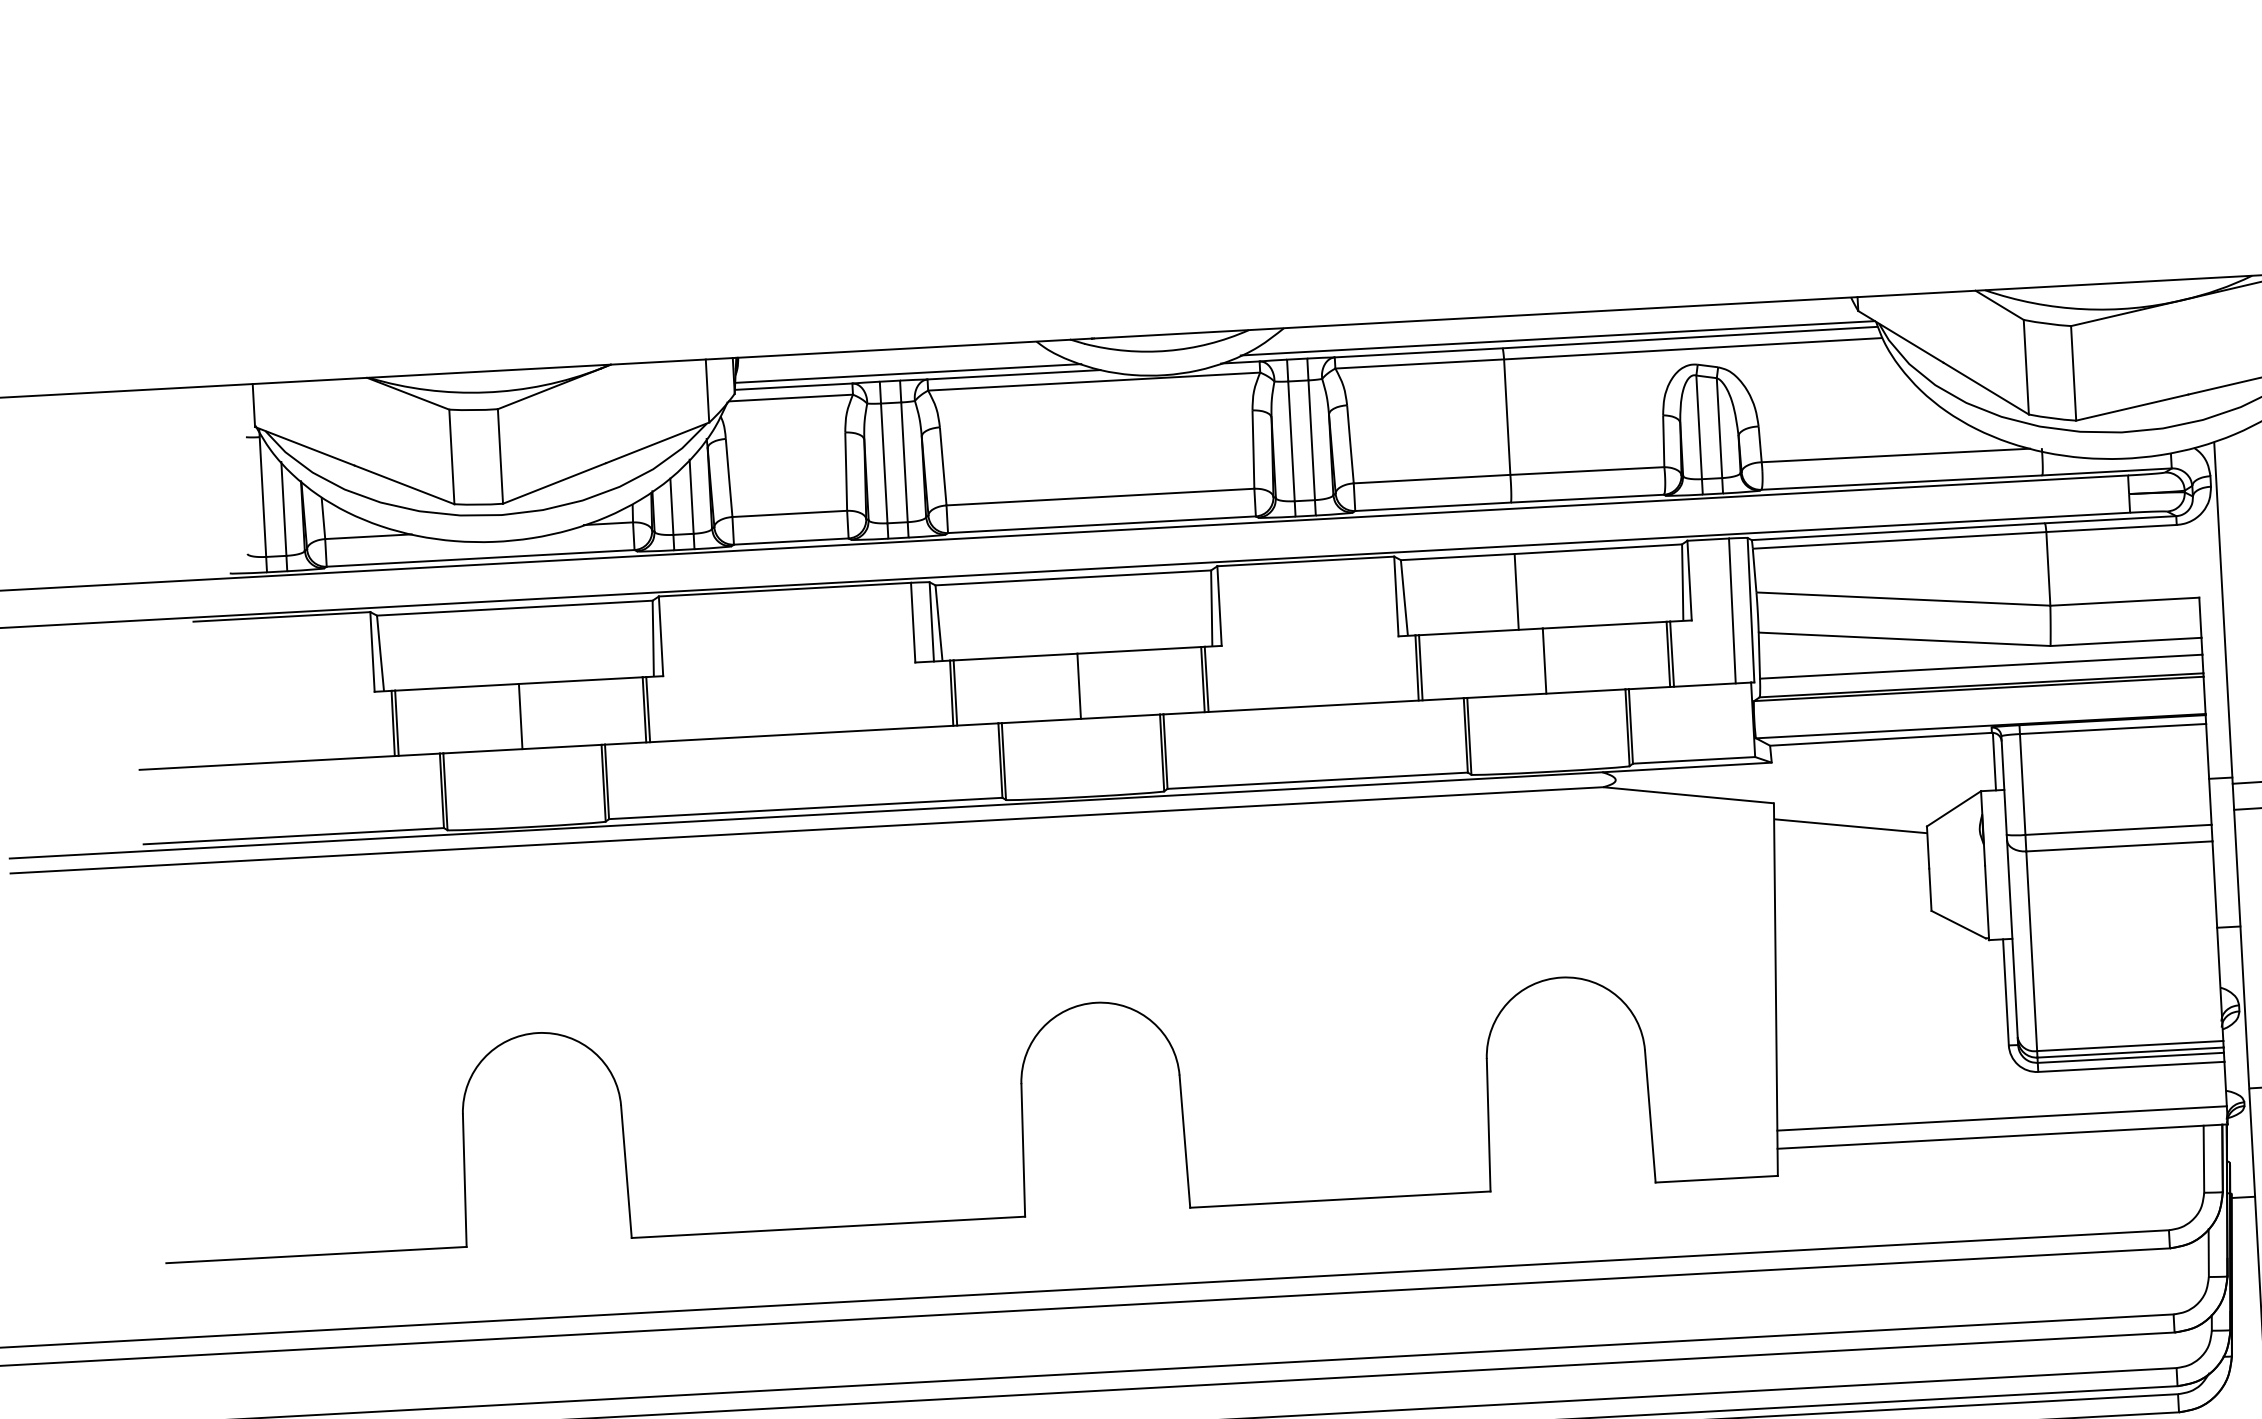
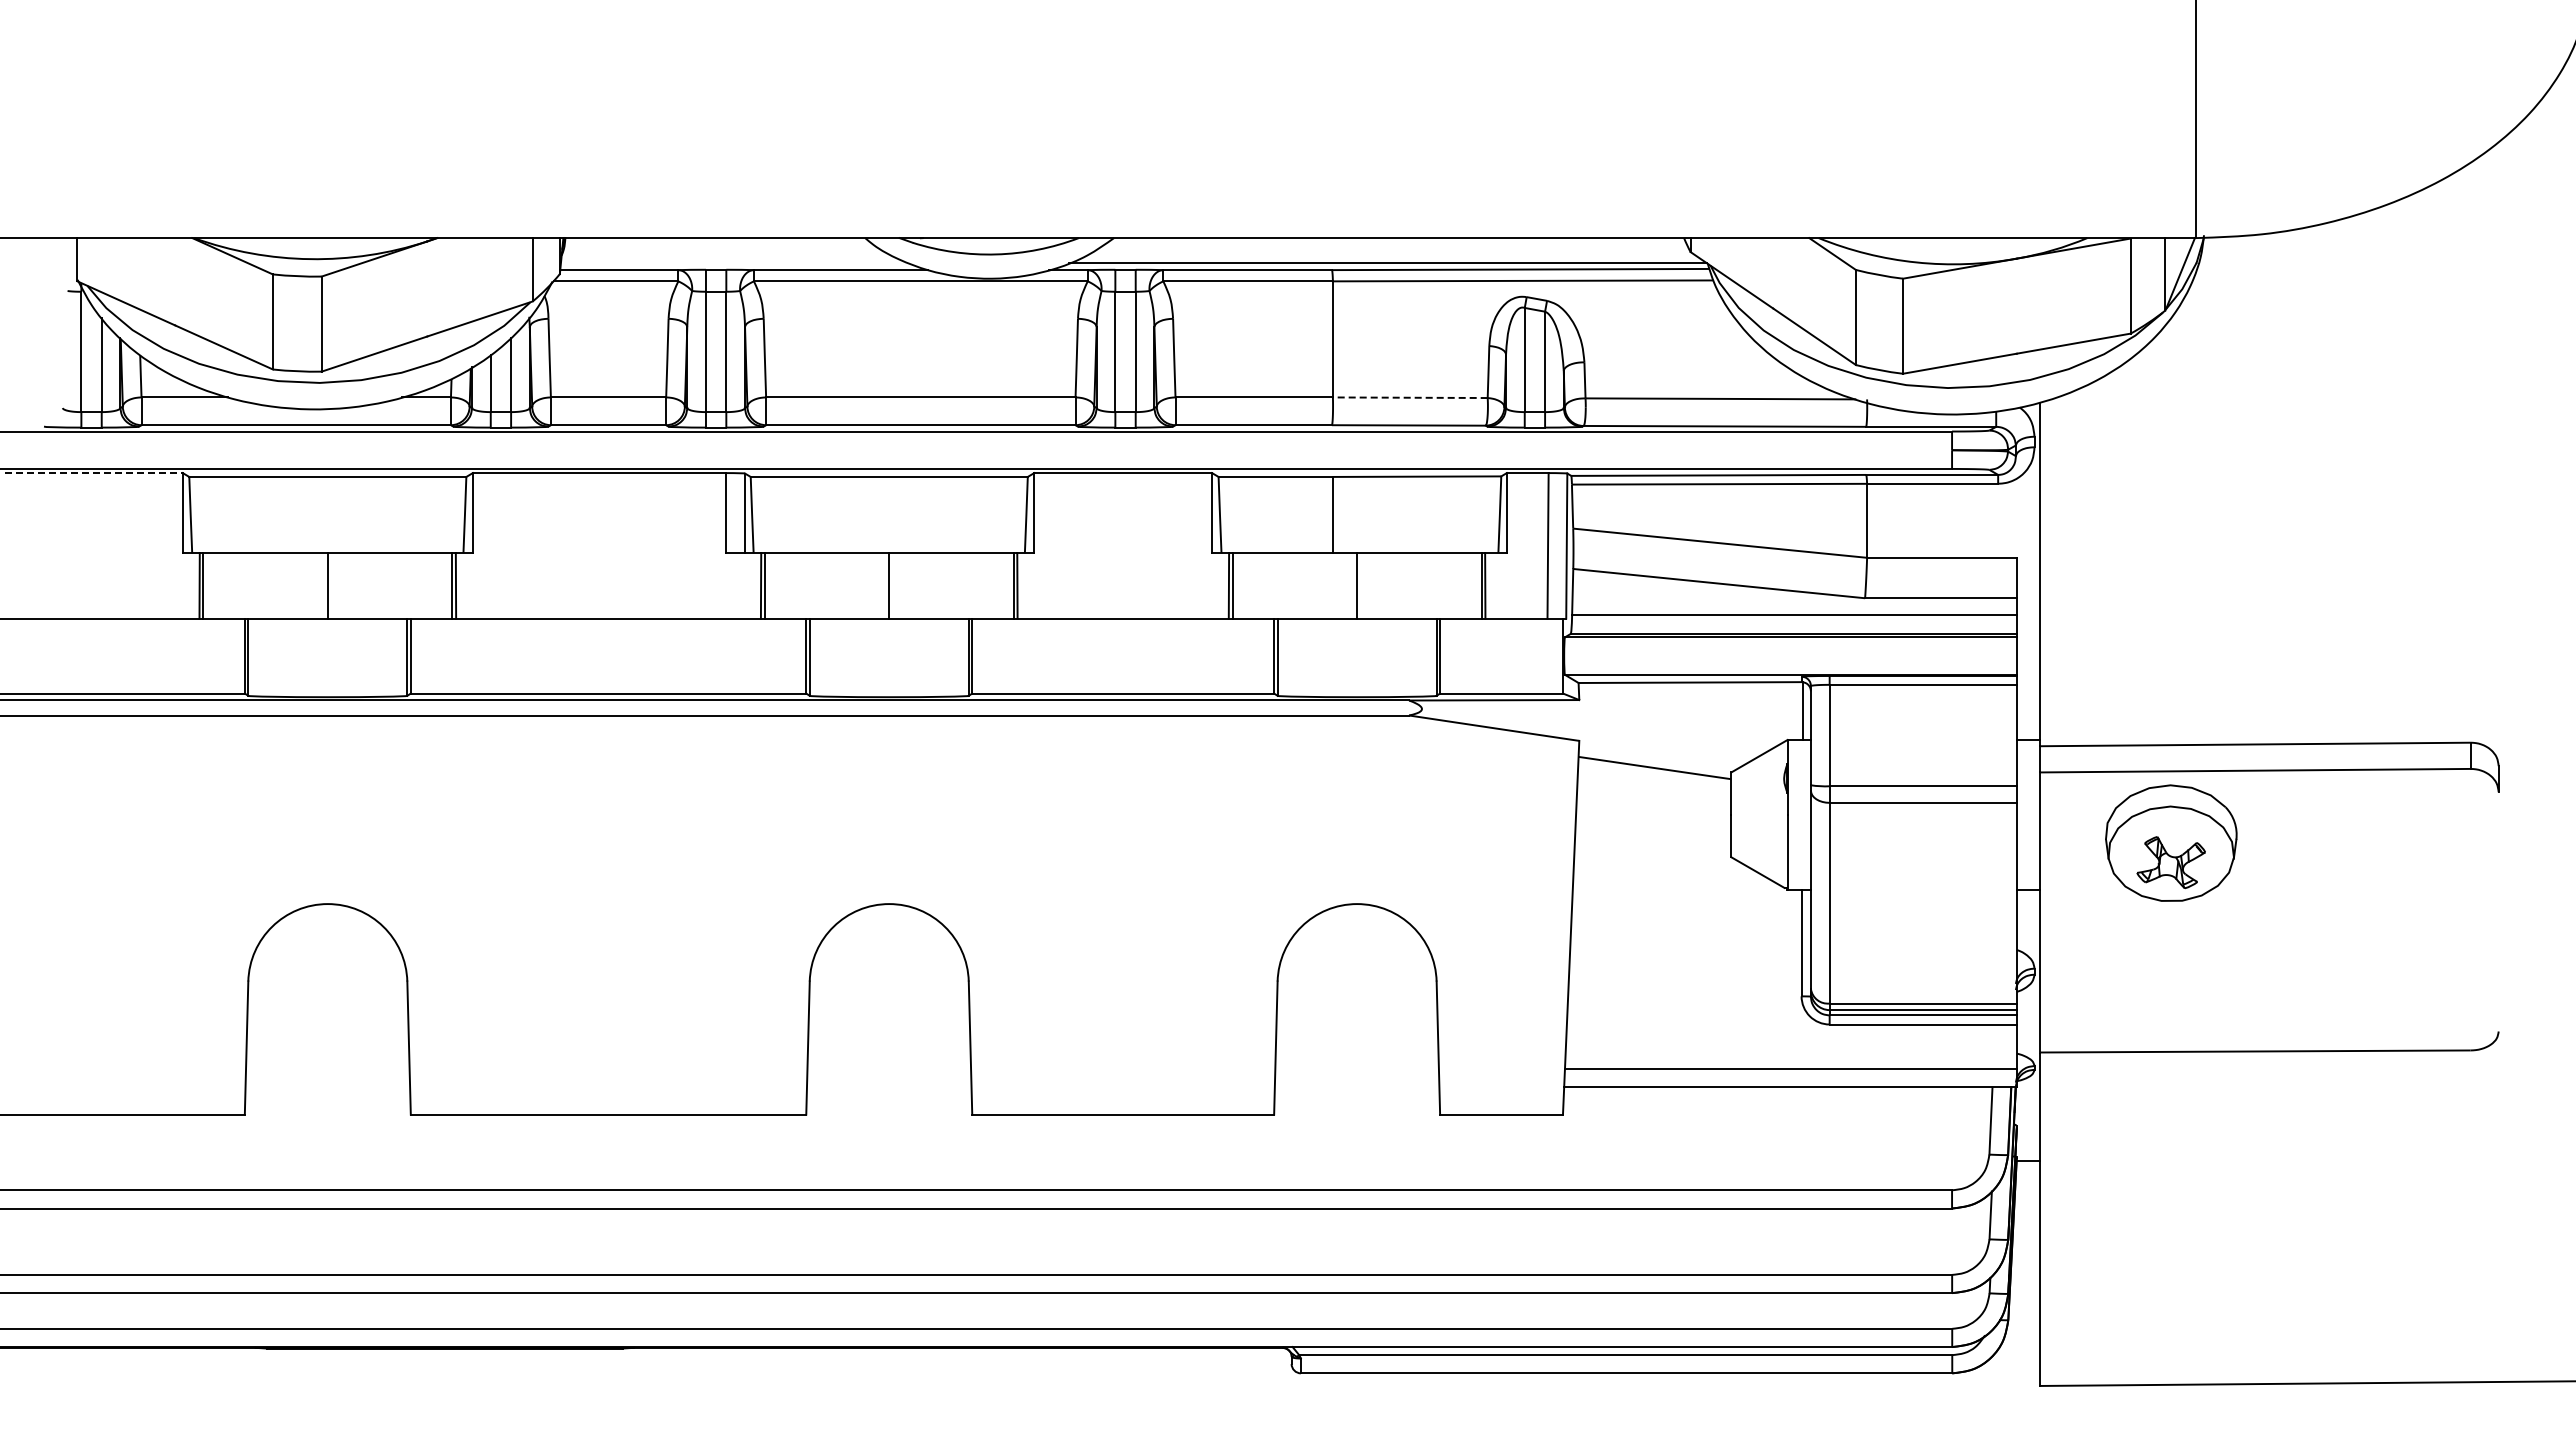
line: (907, 373) -> (734, 263), removed
line: (1586, 470) -> (1409, 397), solid -> dashed
line: (281, 617) -> (93, 473), solid -> dashed

